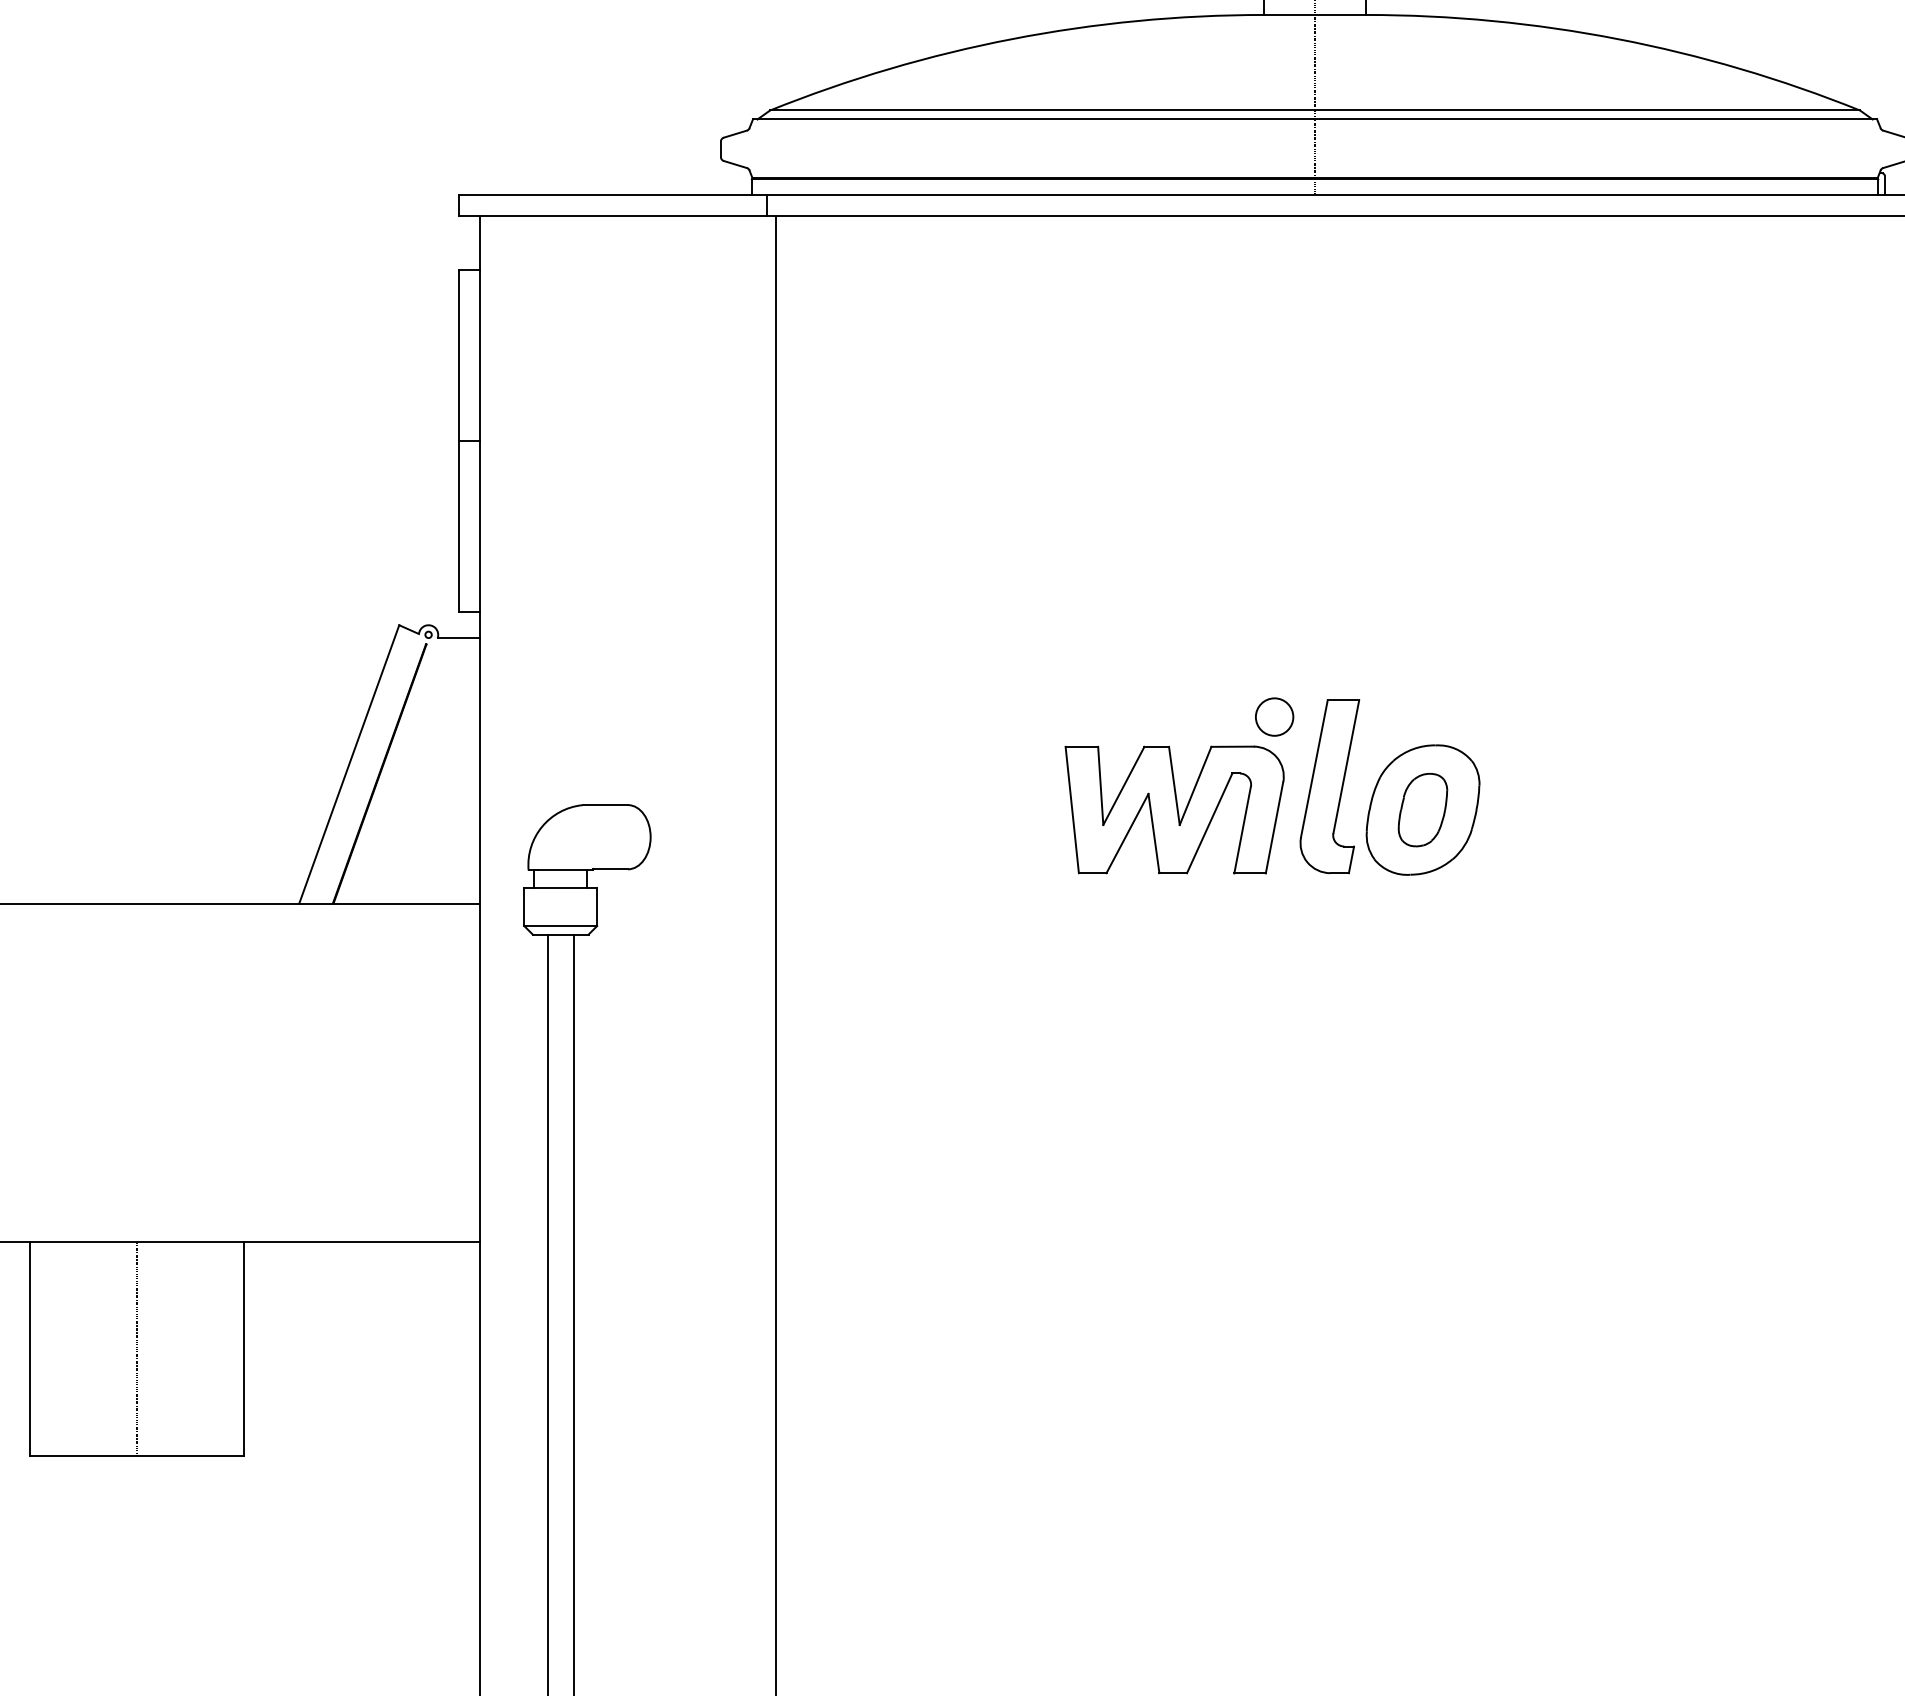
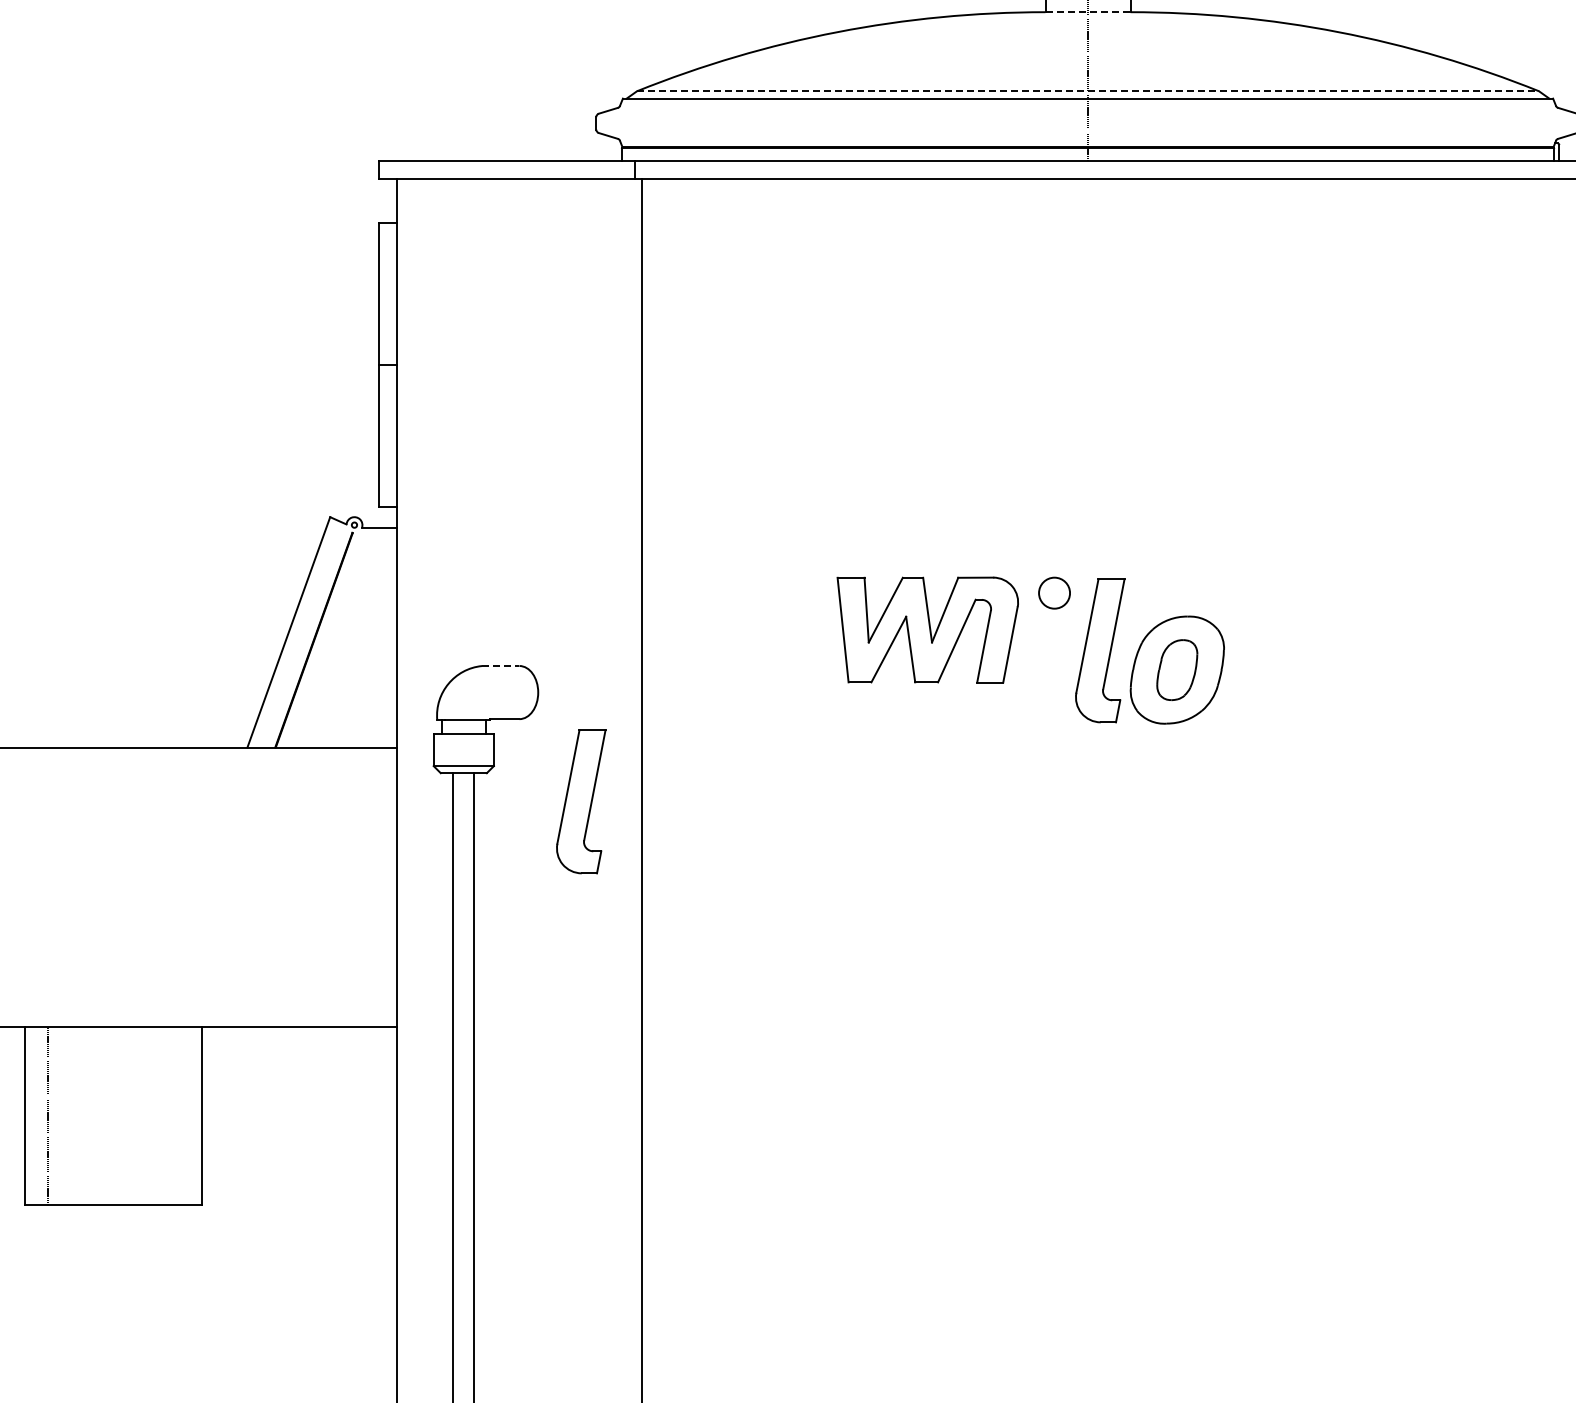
line: (1315, 15) -> (1088, 12), solid -> dashed
line: (1315, 110) -> (1088, 91), solid -> dashed
line: (605, 805) -> (500, 666), solid -> dashed
part: (1174, 809) -> (927, 629), moved
part: (702, 968) -> (581, 801), added
line: (137, 1348) -> (47, 1115), moved

